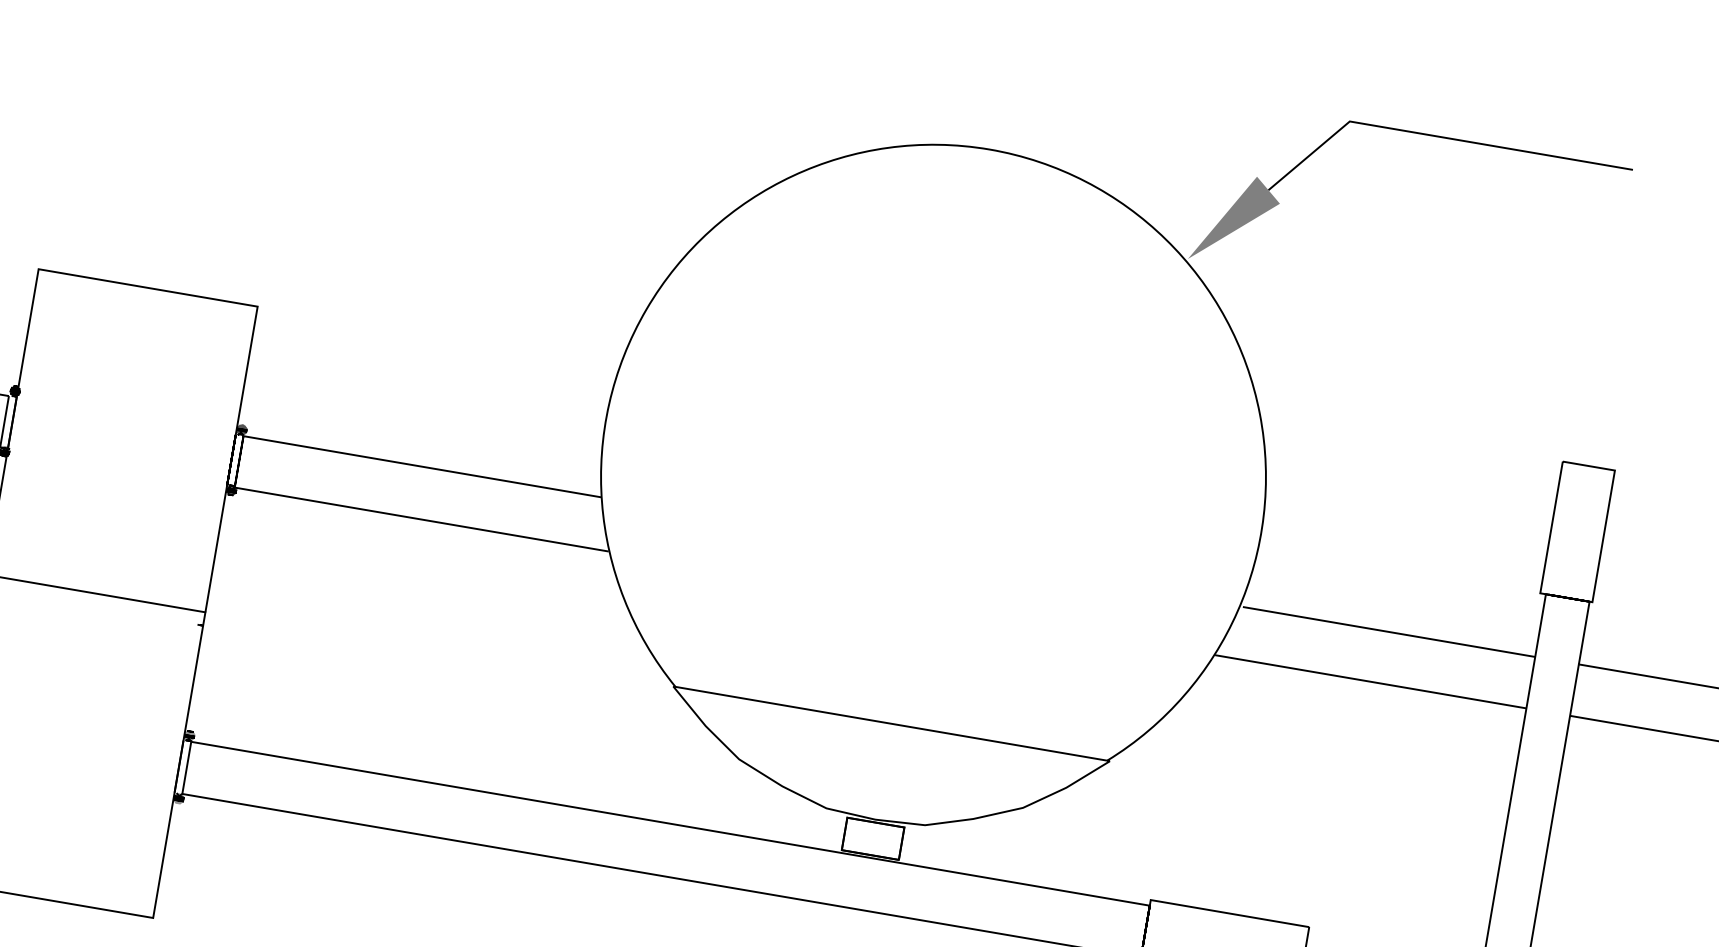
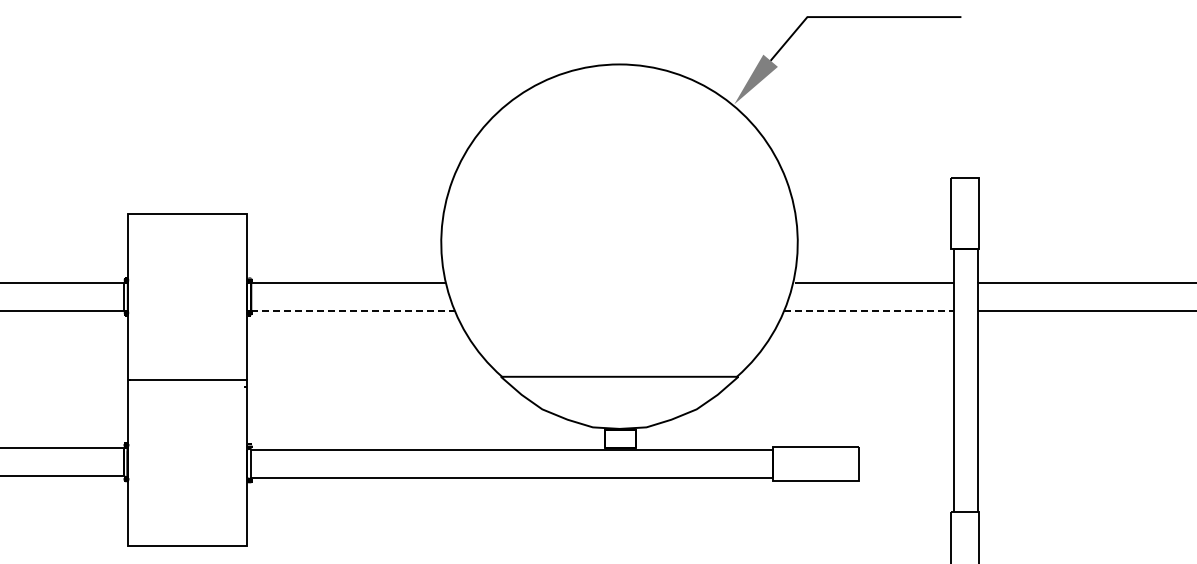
line: (420, 519) -> (352, 311), solid -> dashed
line: (1371, 682) -> (869, 311), solid -> dashed

